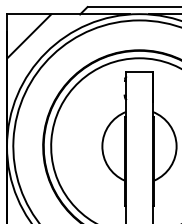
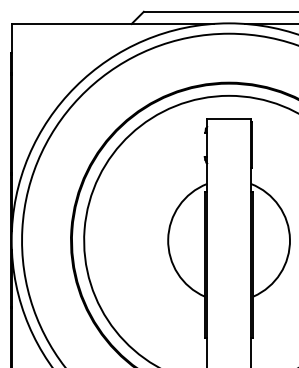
line: (29, 36) -> (48, 60), removed

